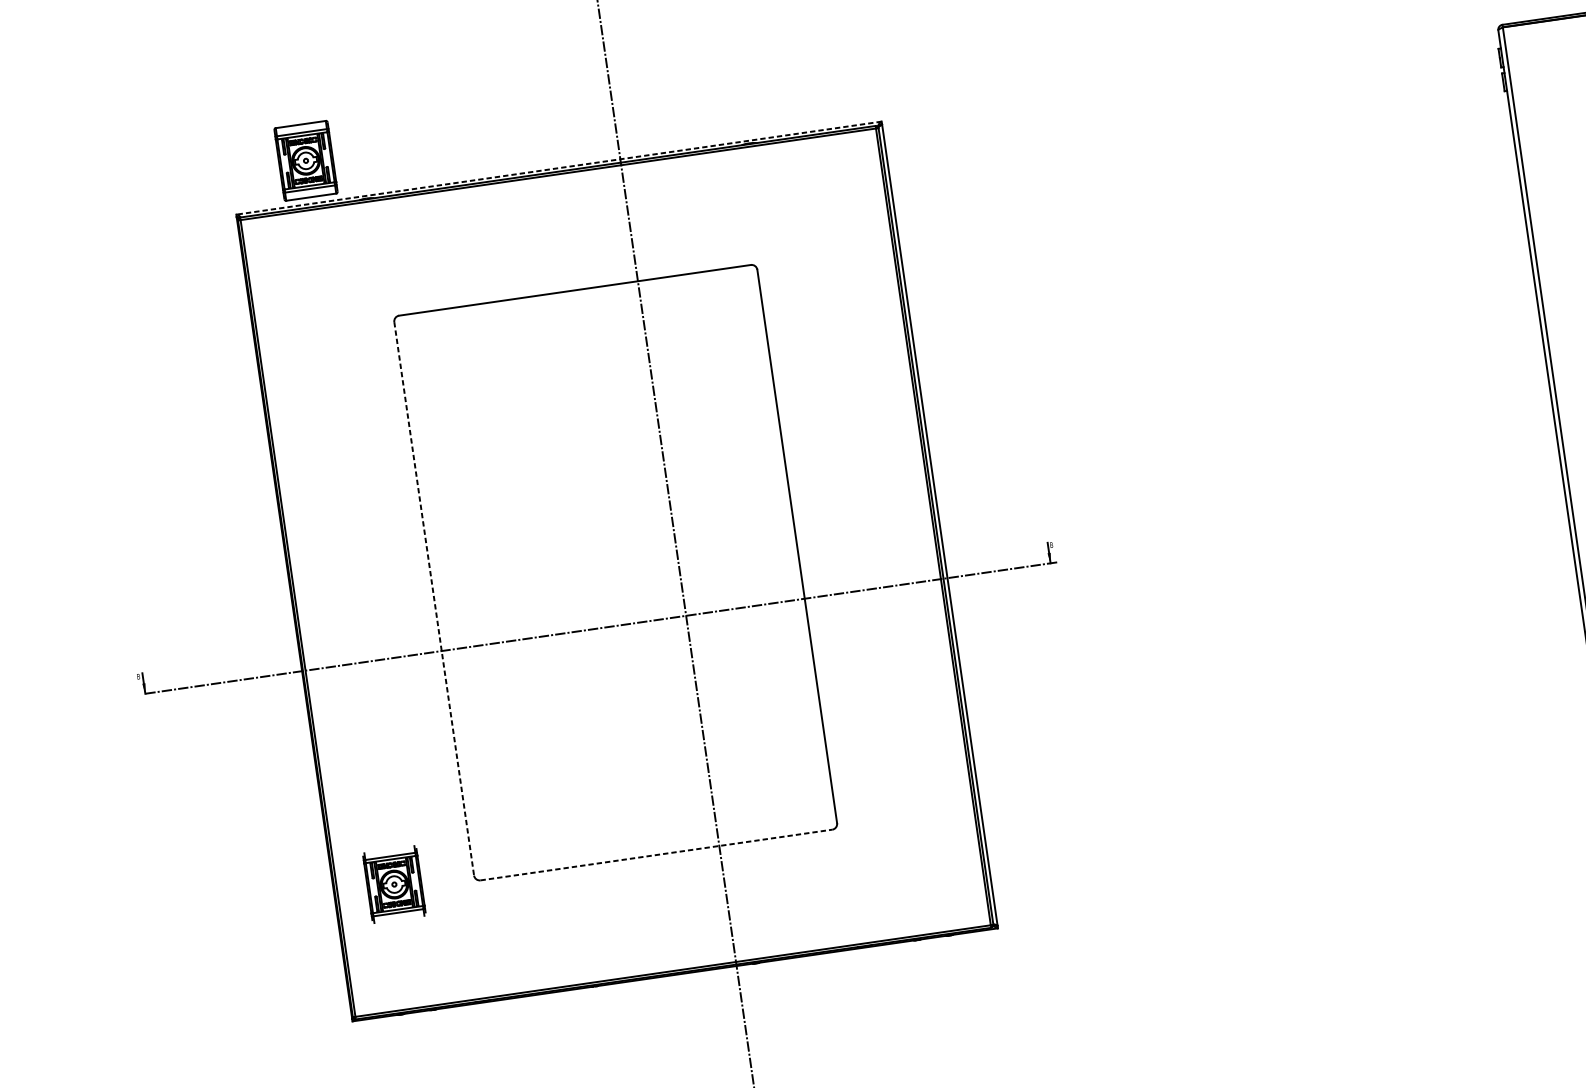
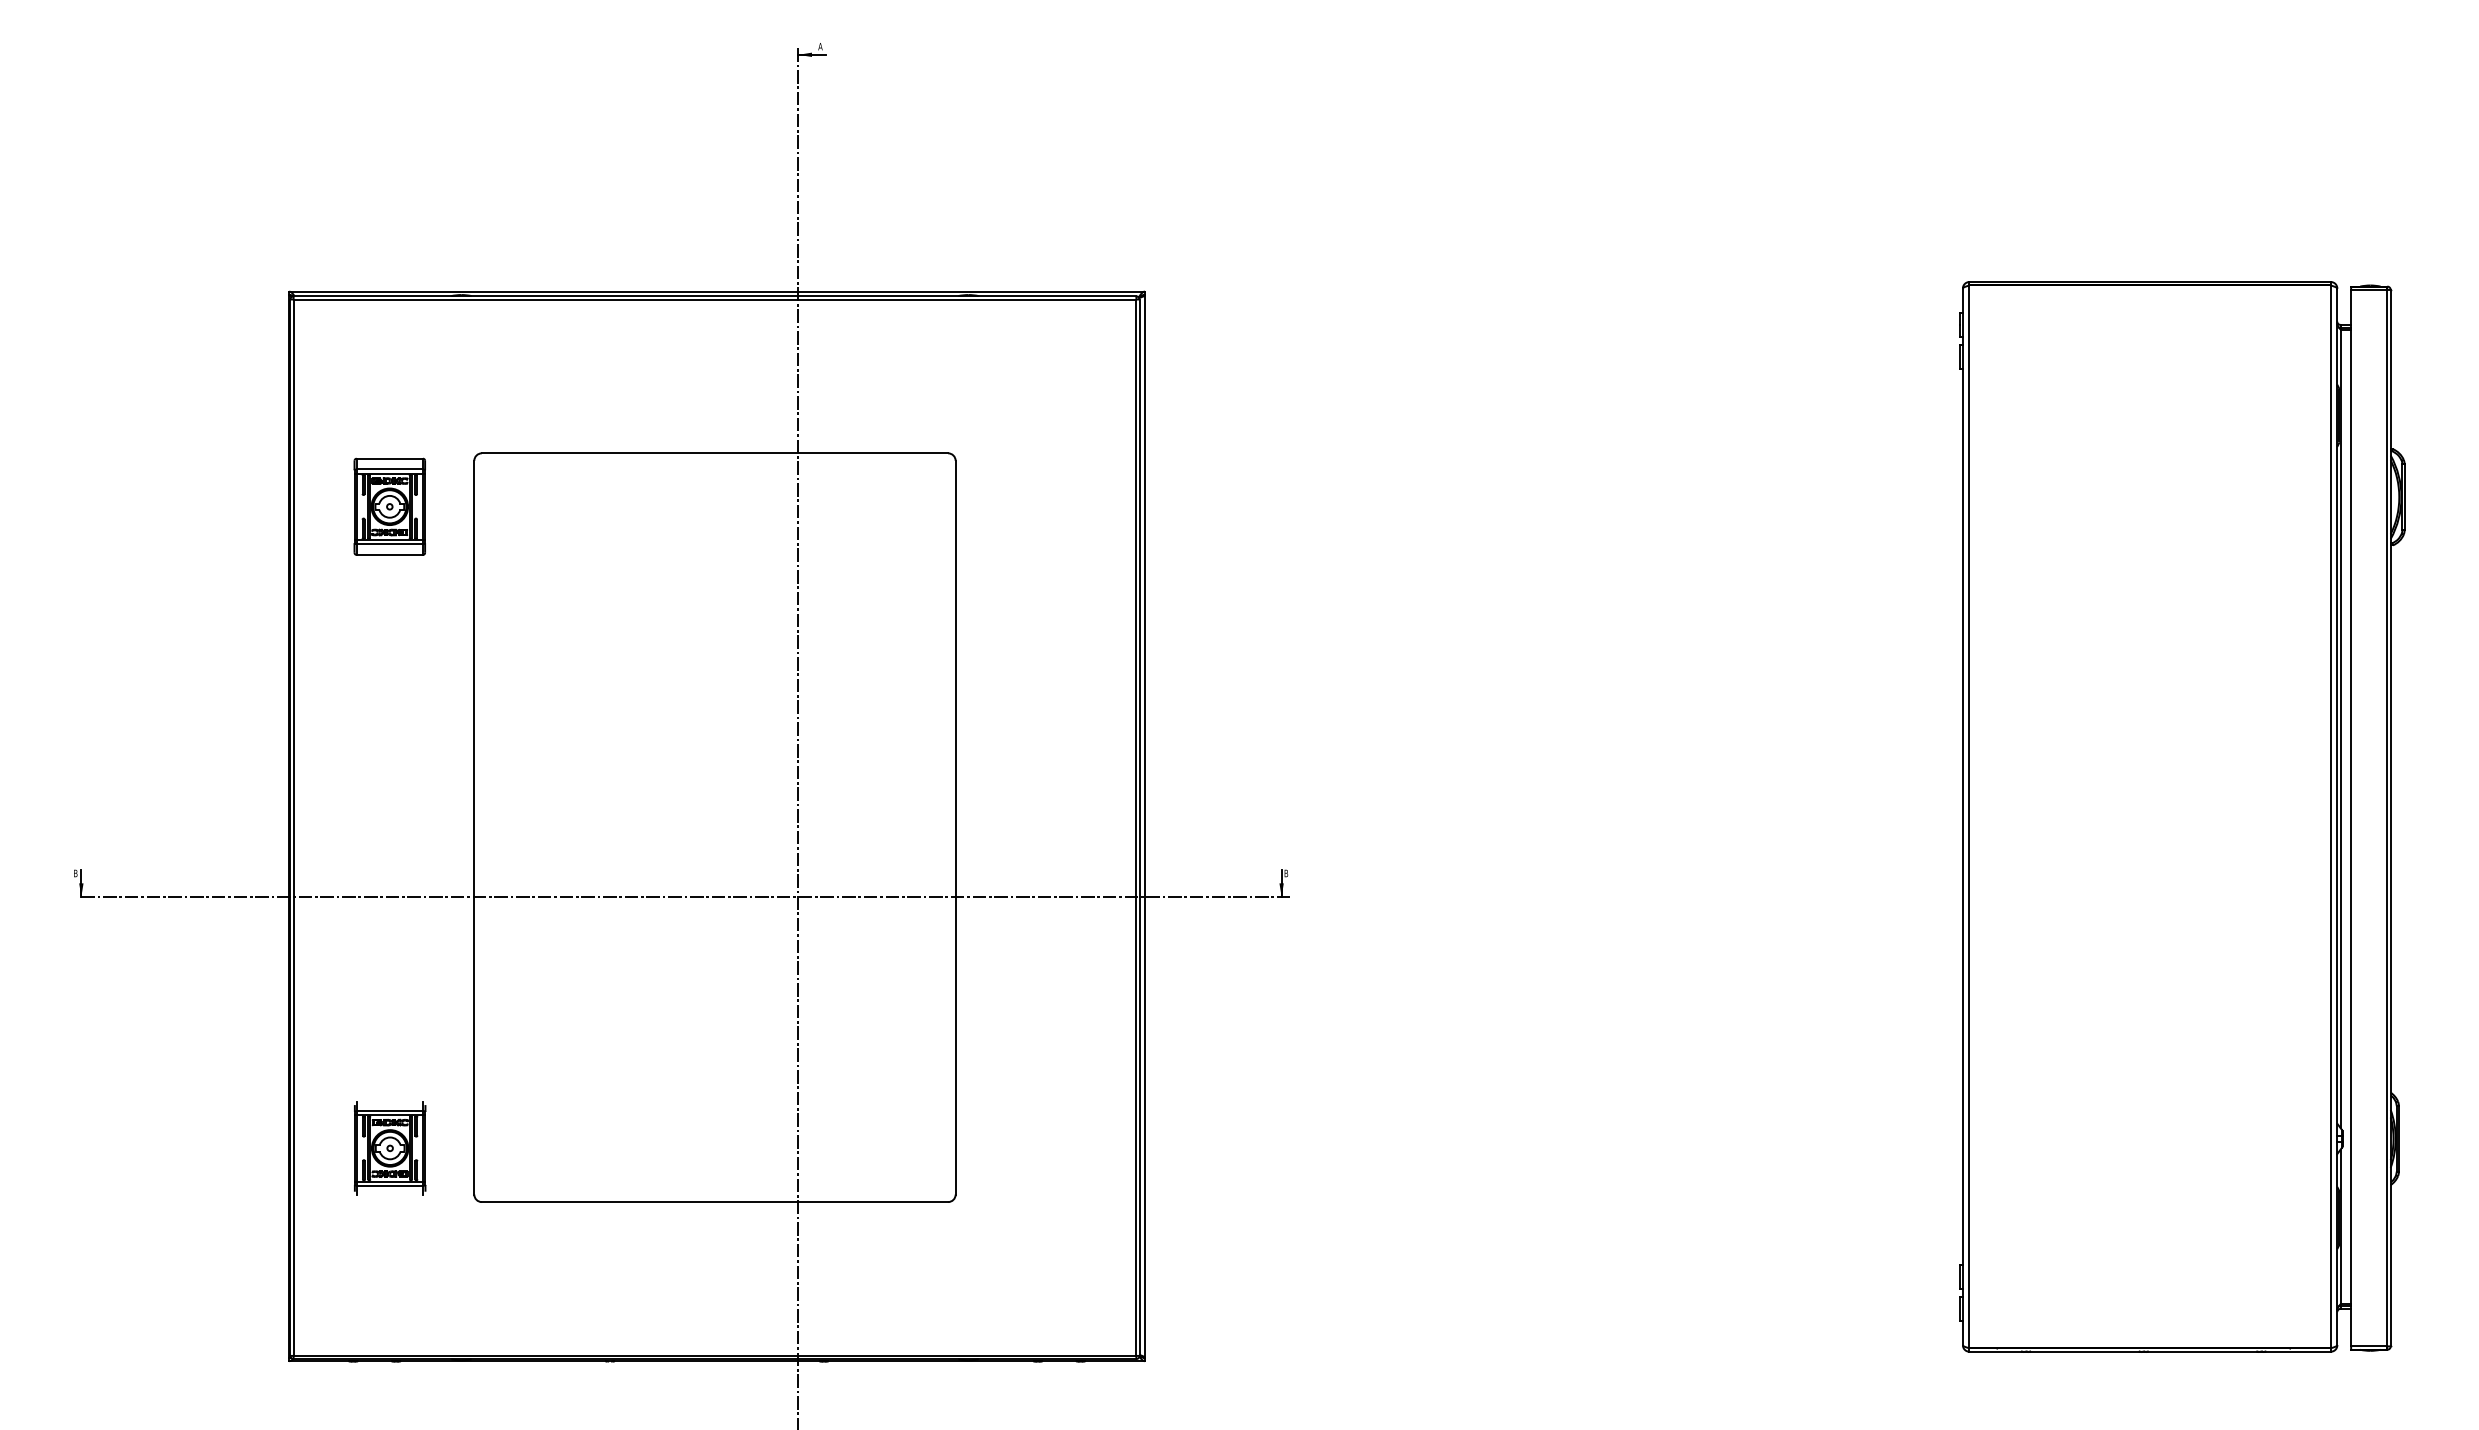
part: (305, 160) -> (389, 506), moved
line: (559, 168) -> (717, 291), dashed -> solid
line: (434, 598) -> (474, 827), dashed -> solid
line: (656, 855) -> (715, 1202), dashed -> solid
part: (394, 884) -> (390, 1148), moved

